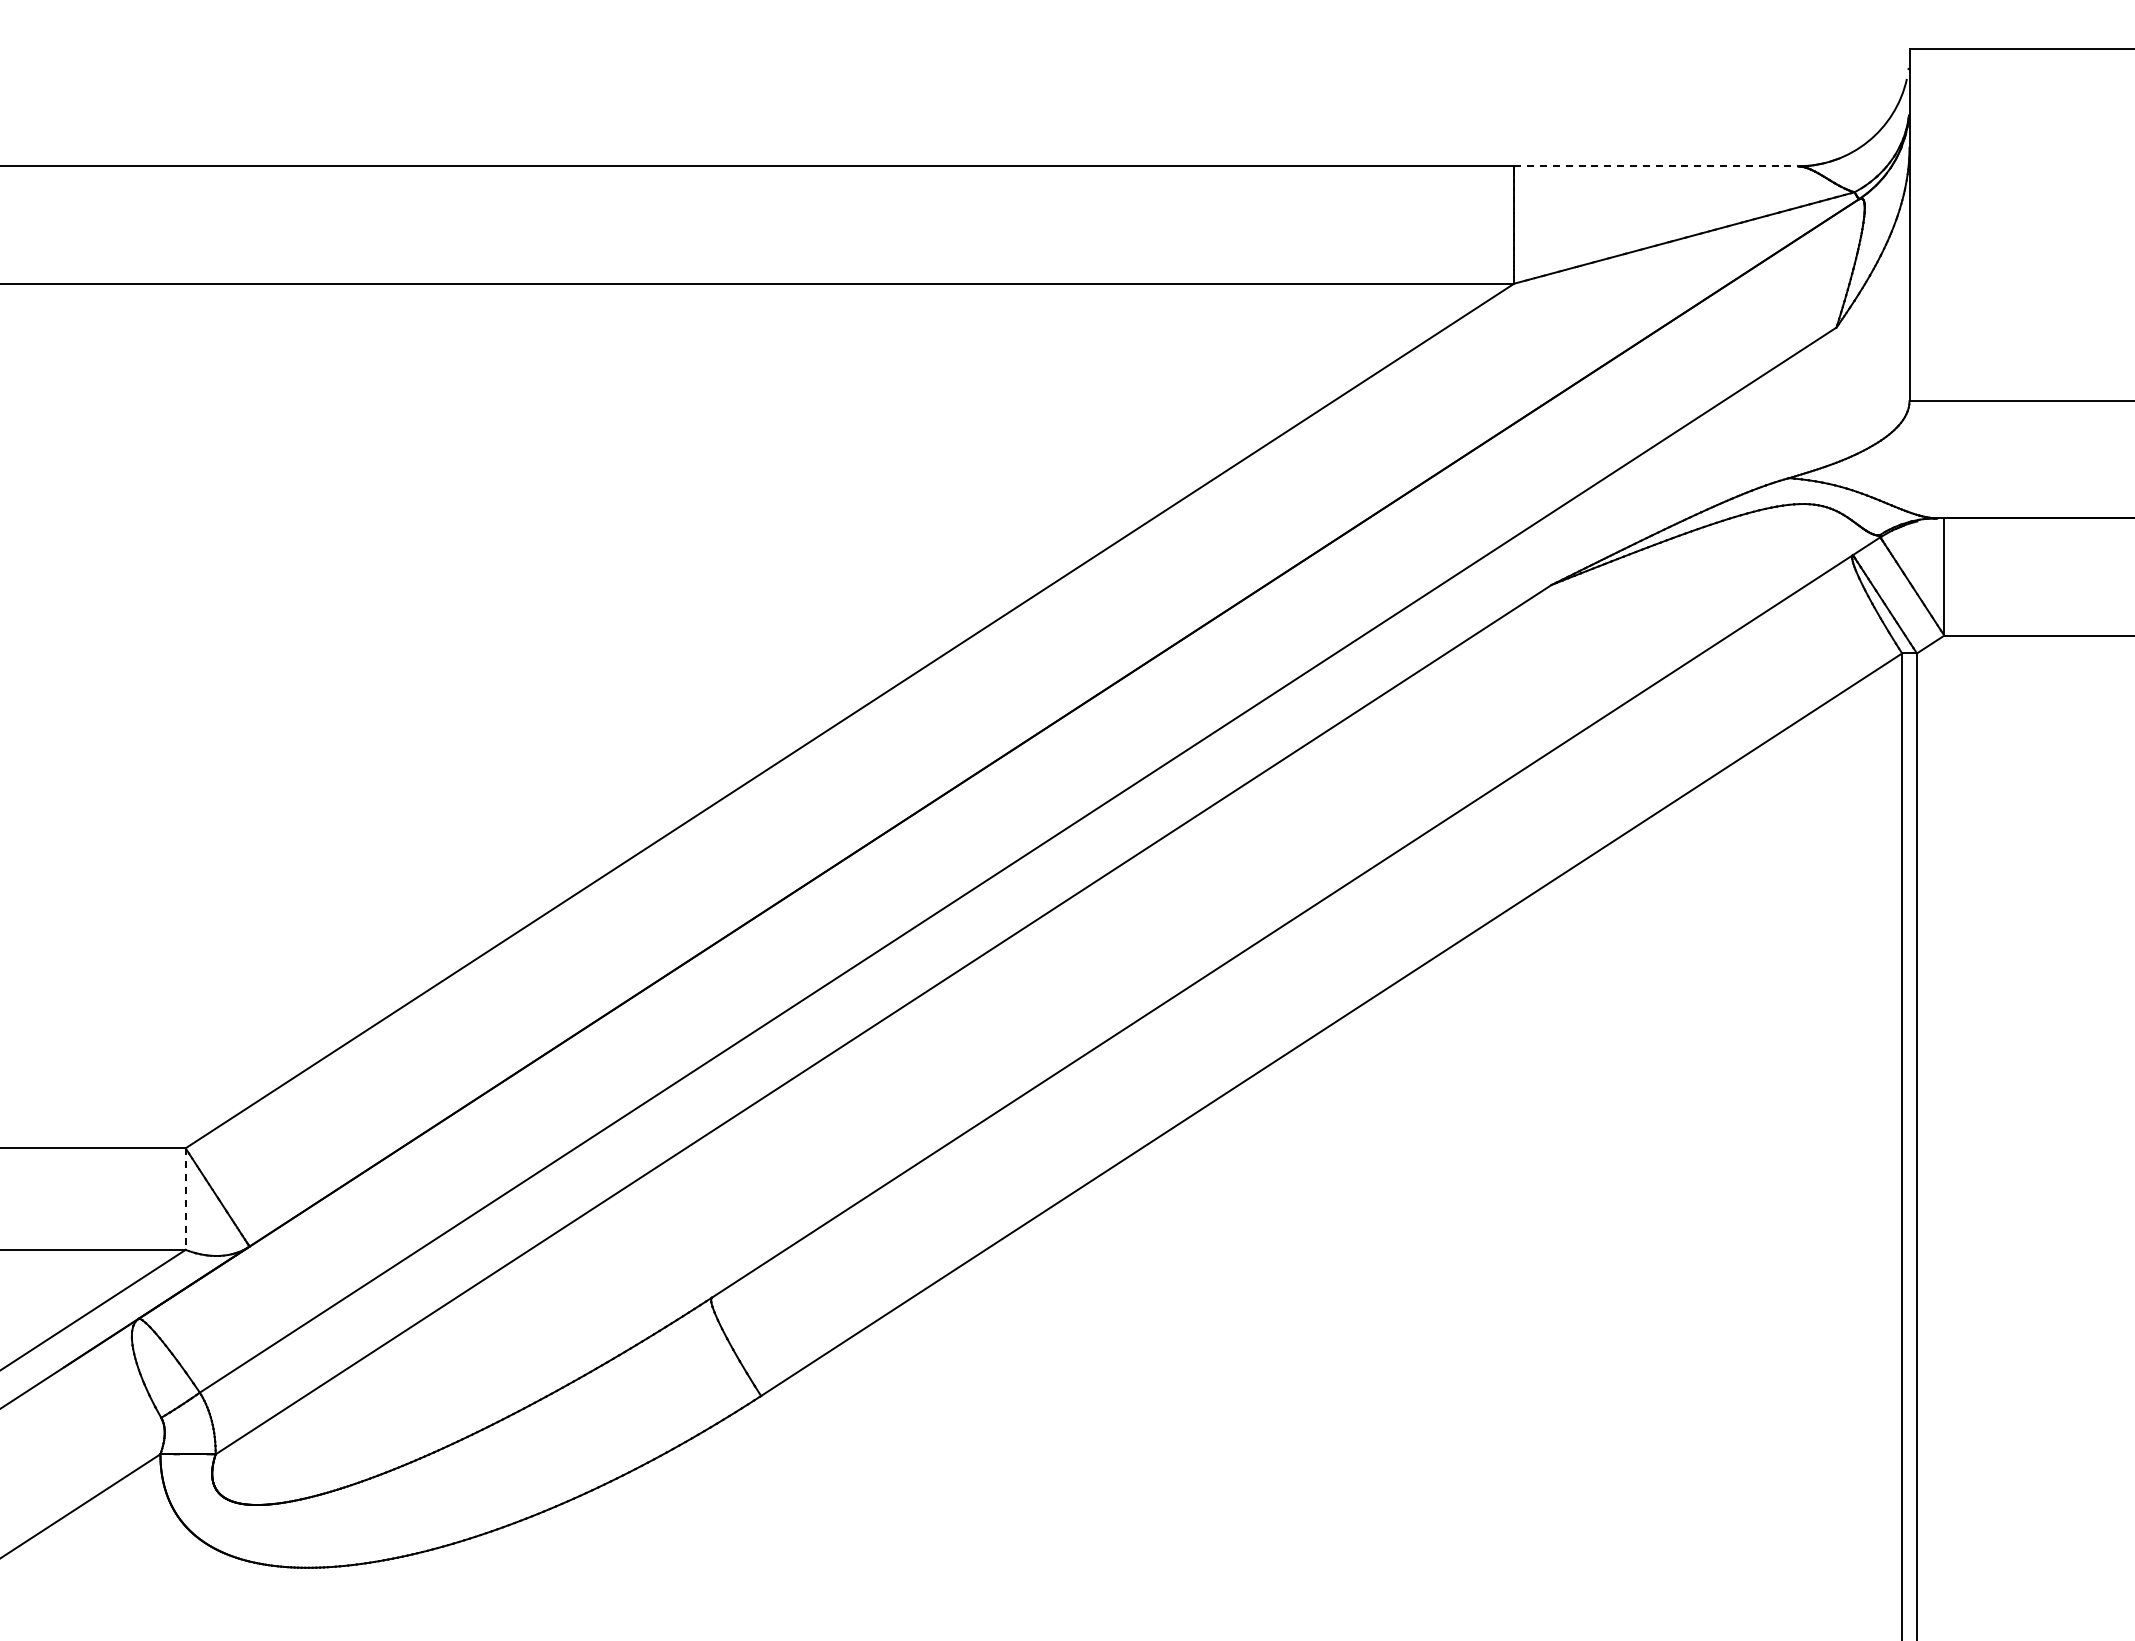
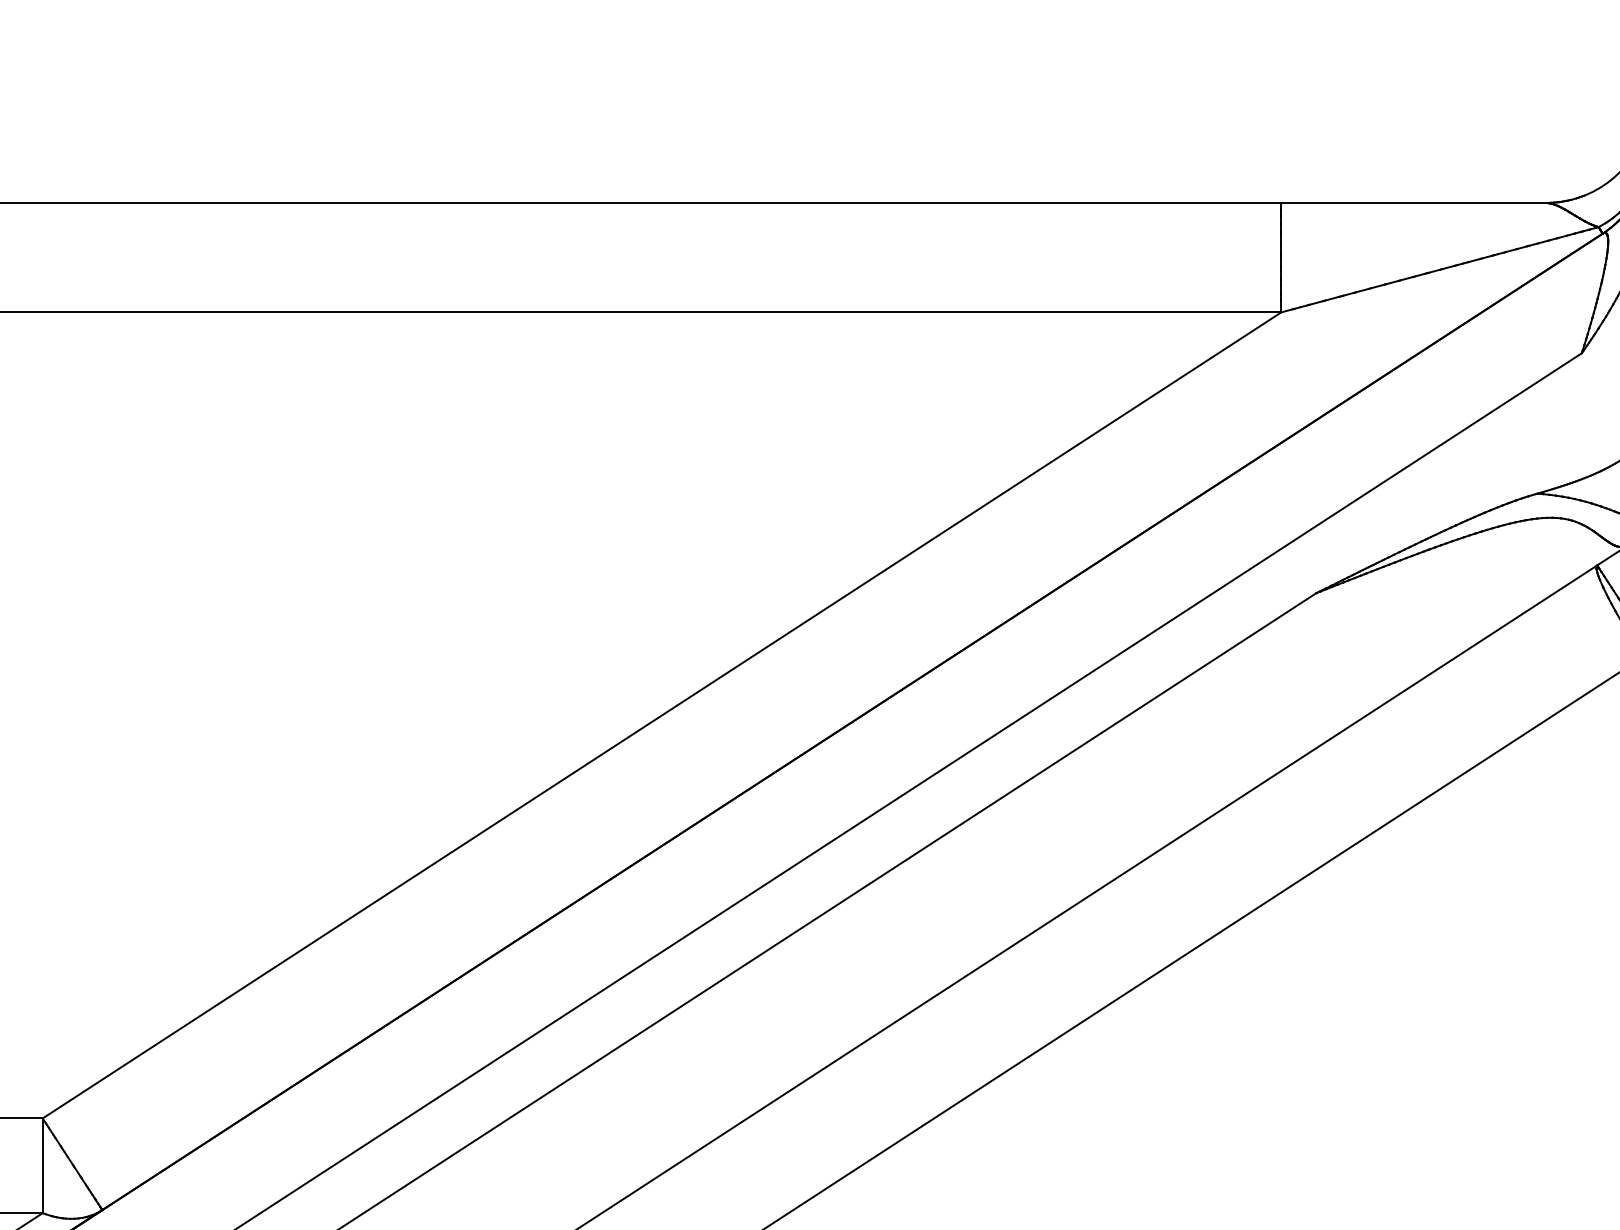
line: (1656, 166) -> (1414, 203), dashed -> solid
line: (185, 1199) -> (42, 1166), dashed -> solid

